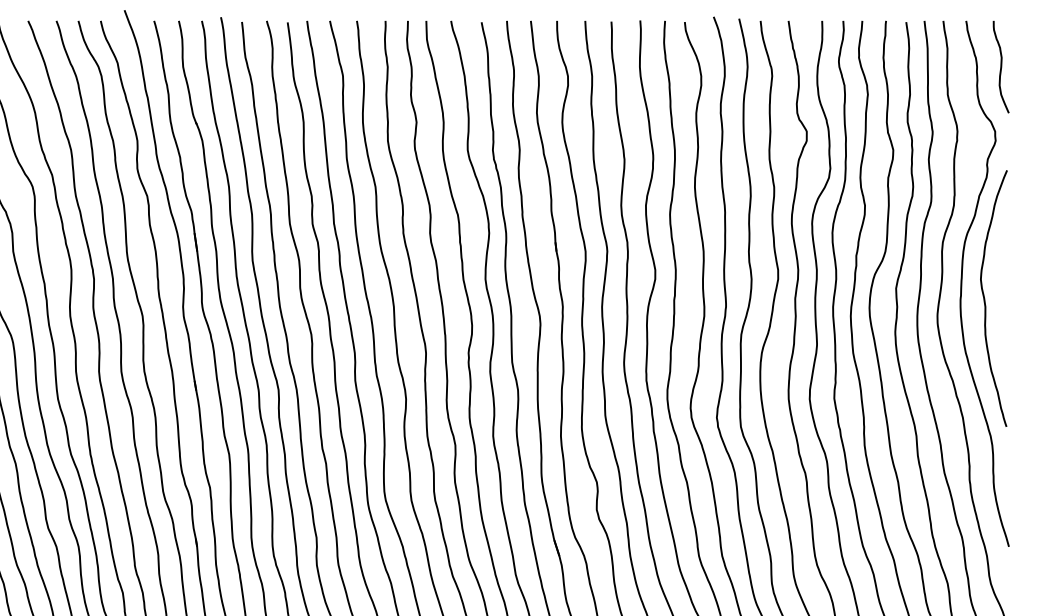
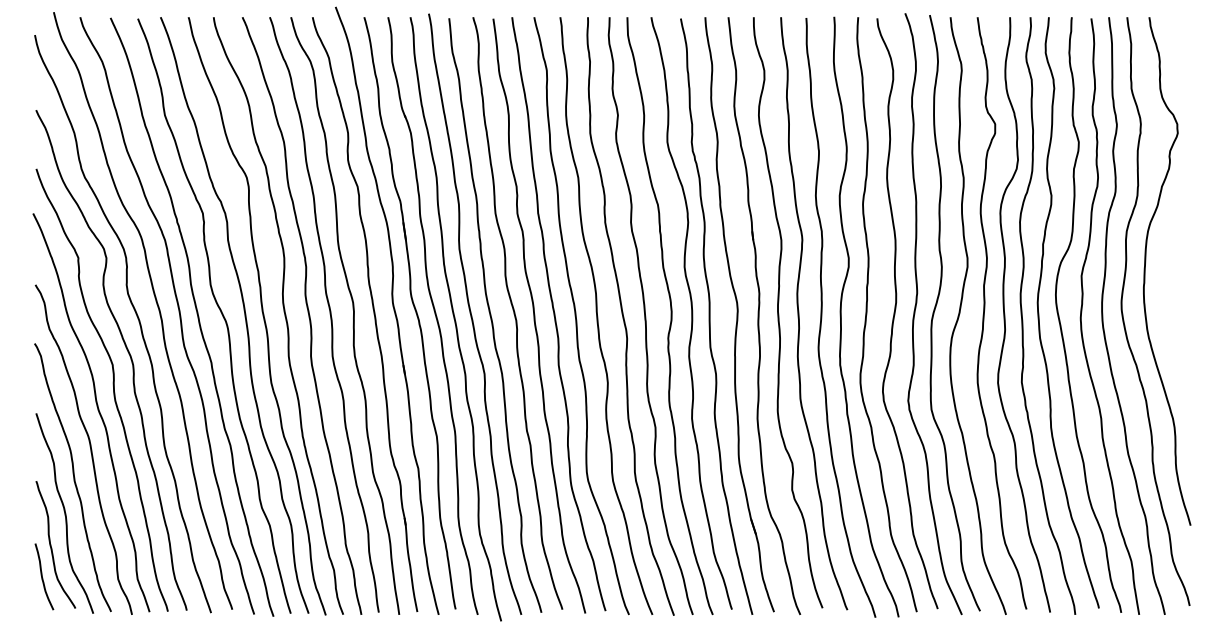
curve: (1001, 66) -> (1183, 61), removed
curve: (985, 298) -> (1167, 285), removed

